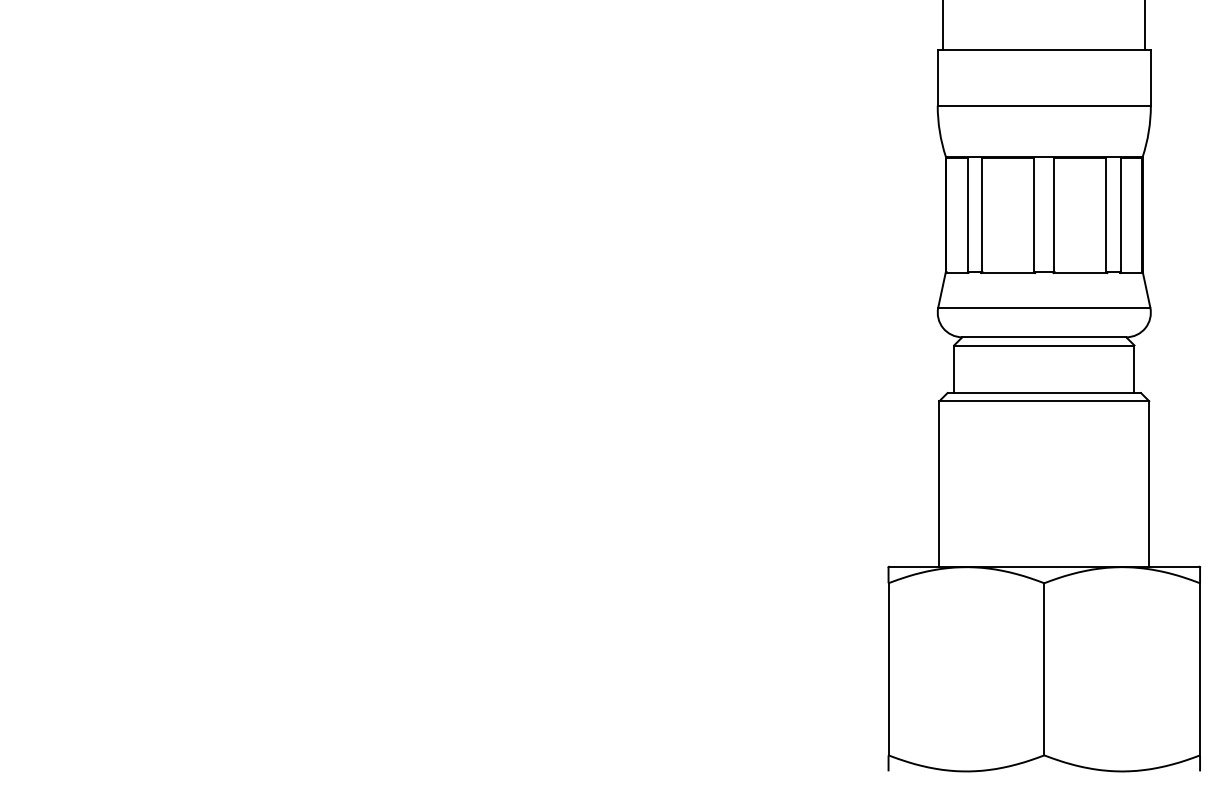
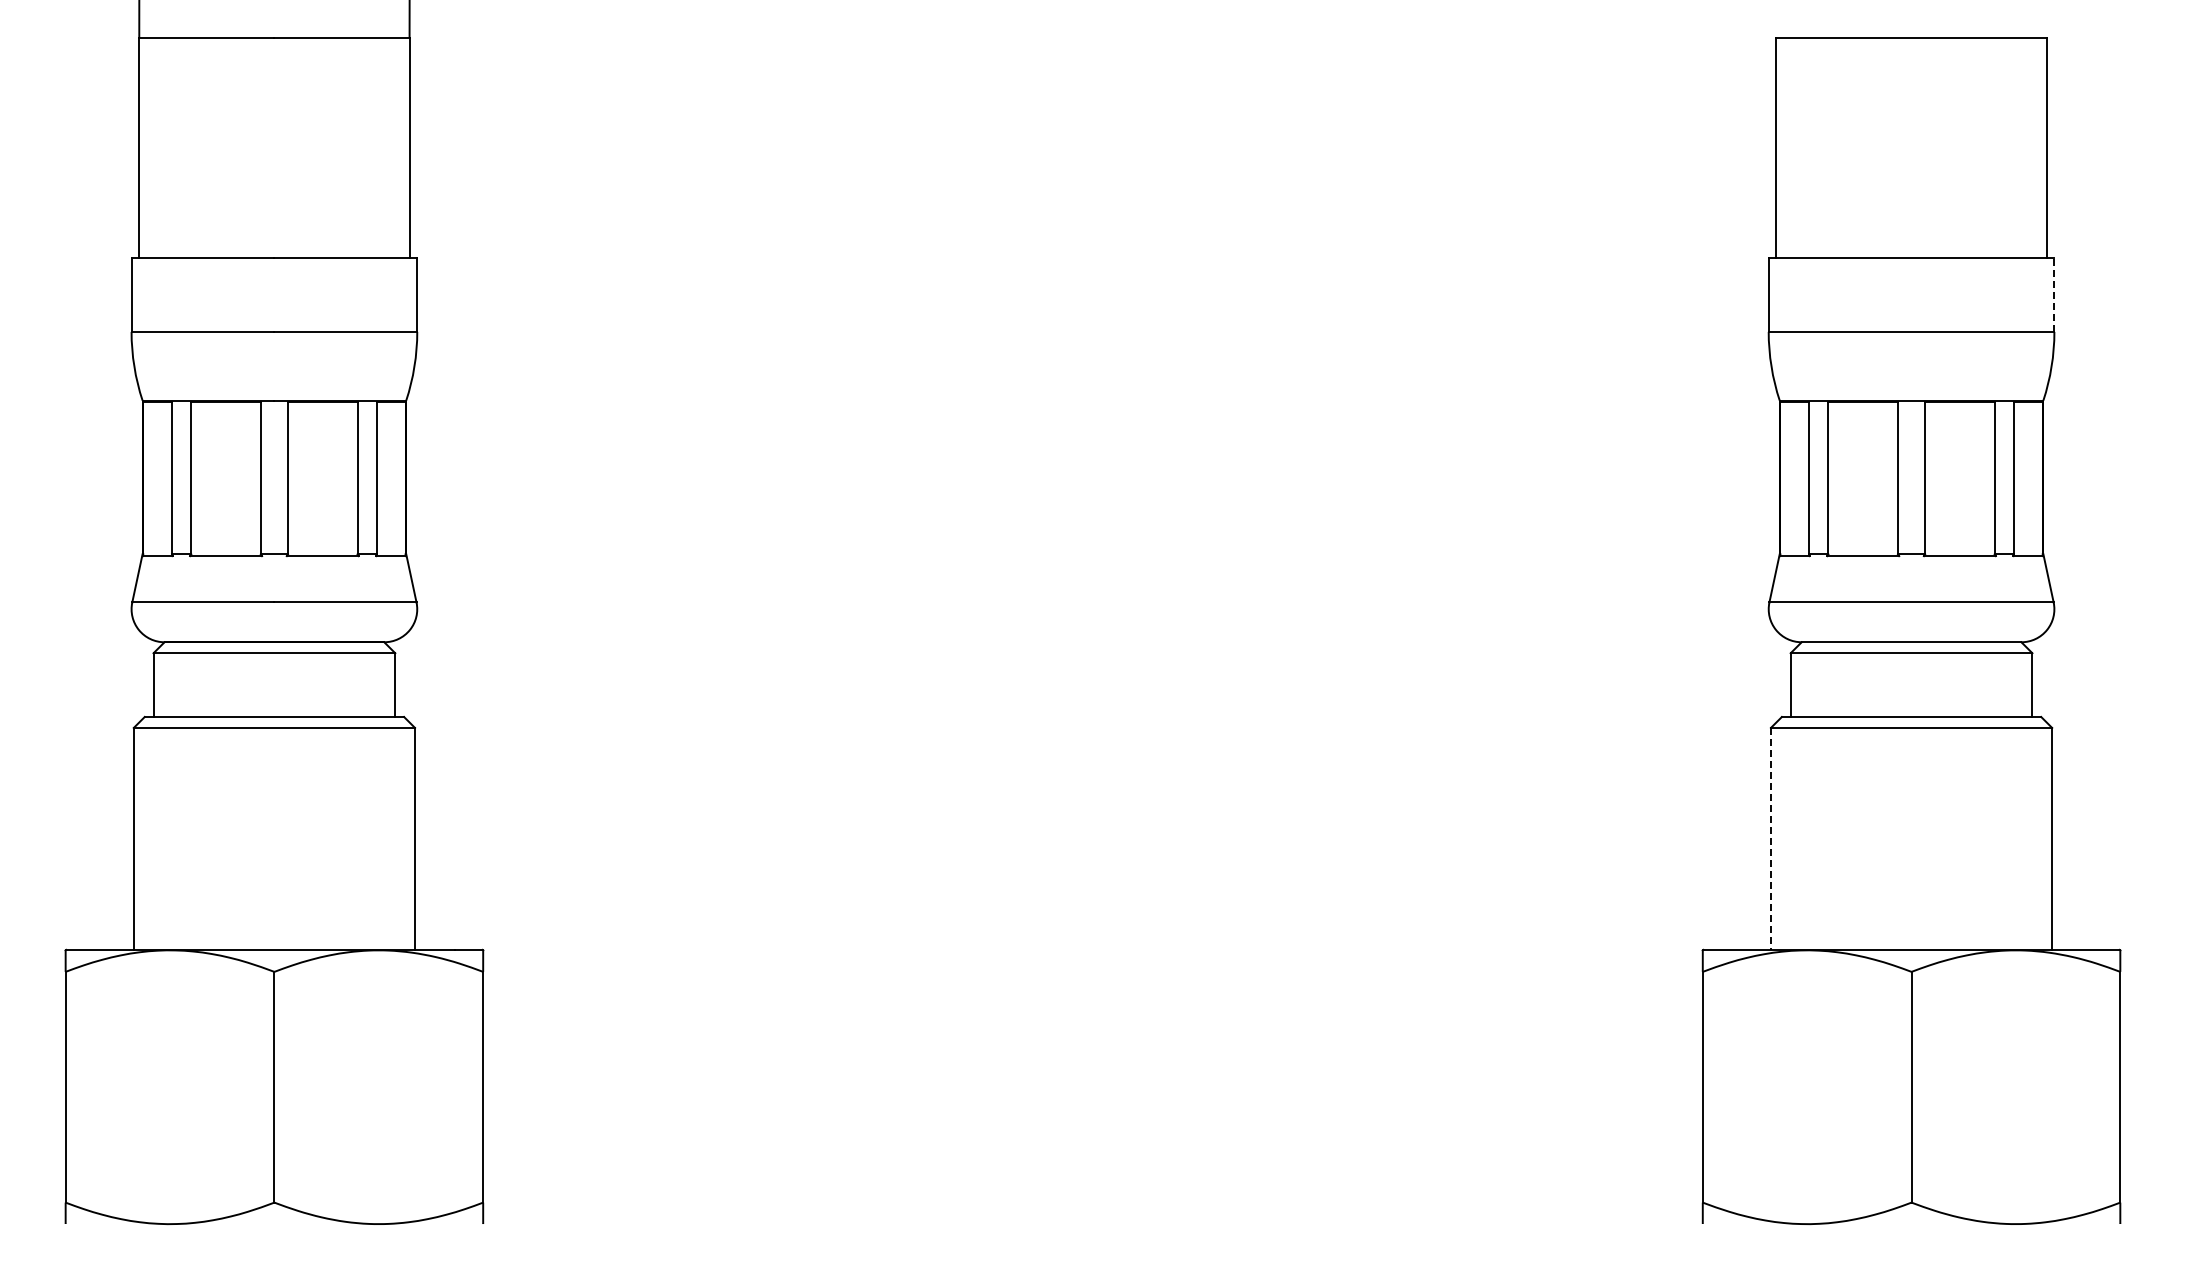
line: (1150, 77) -> (2054, 294), solid -> dashed
line: (939, 483) -> (1770, 838), solid -> dashed

